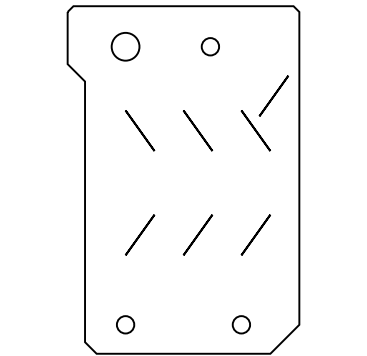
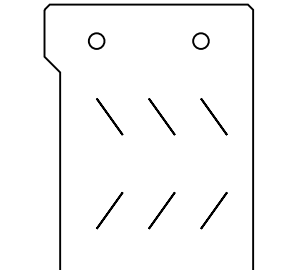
circle: (125, 46) -> (96, 40), size x0.62
circle: (209, 46) -> (200, 40), moved
line: (273, 95) -> (229, 84), removed

